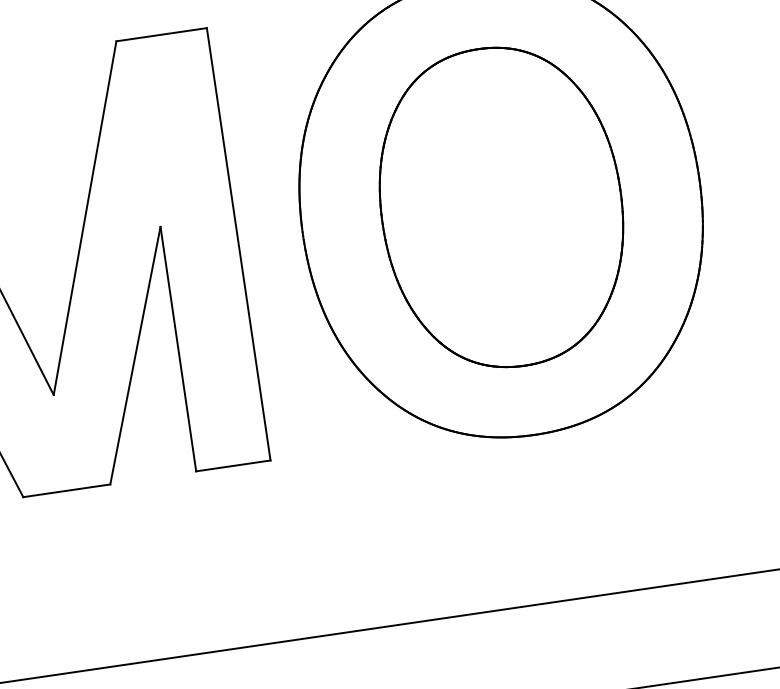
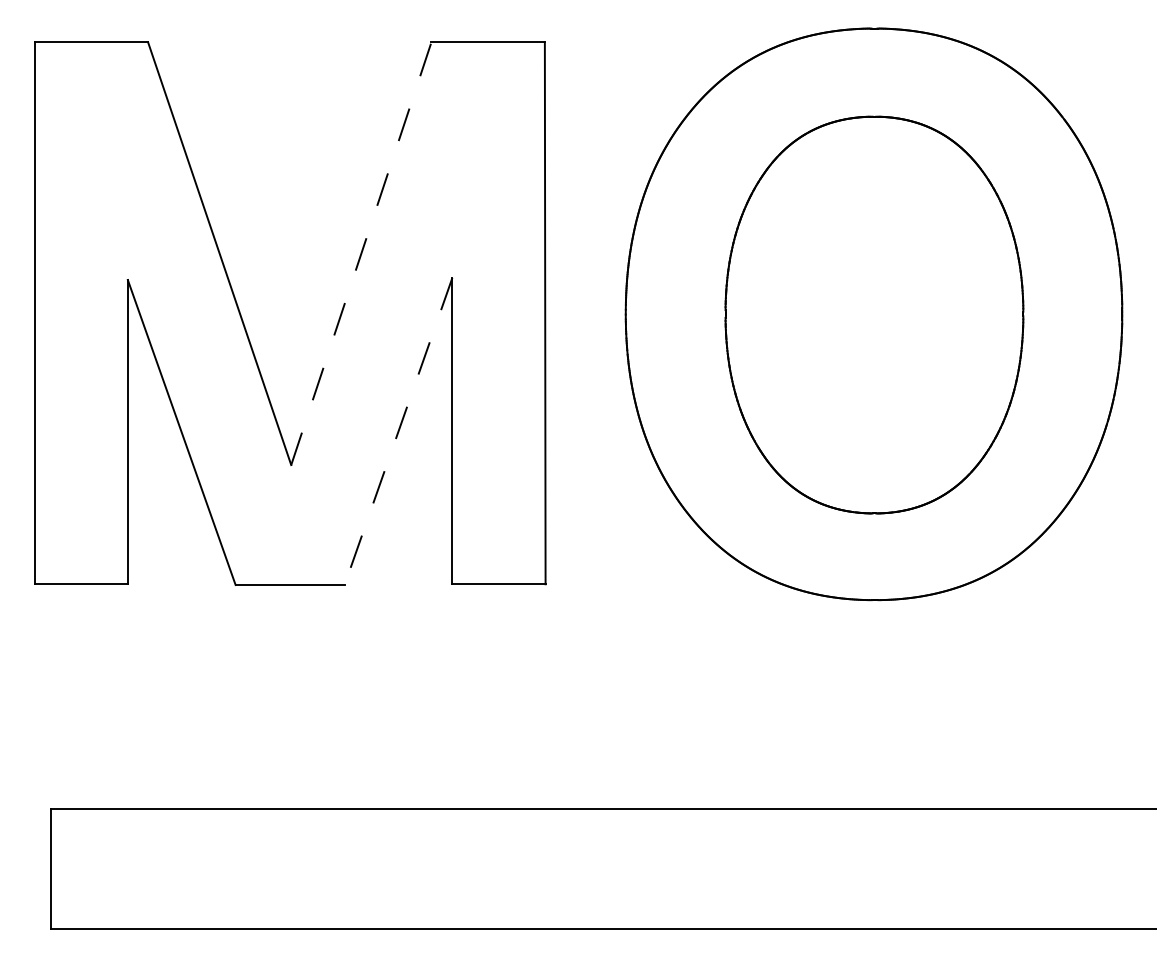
line: (85, 218) -> (361, 253), solid -> dashed
line: (135, 355) -> (398, 431), solid -> dashed

